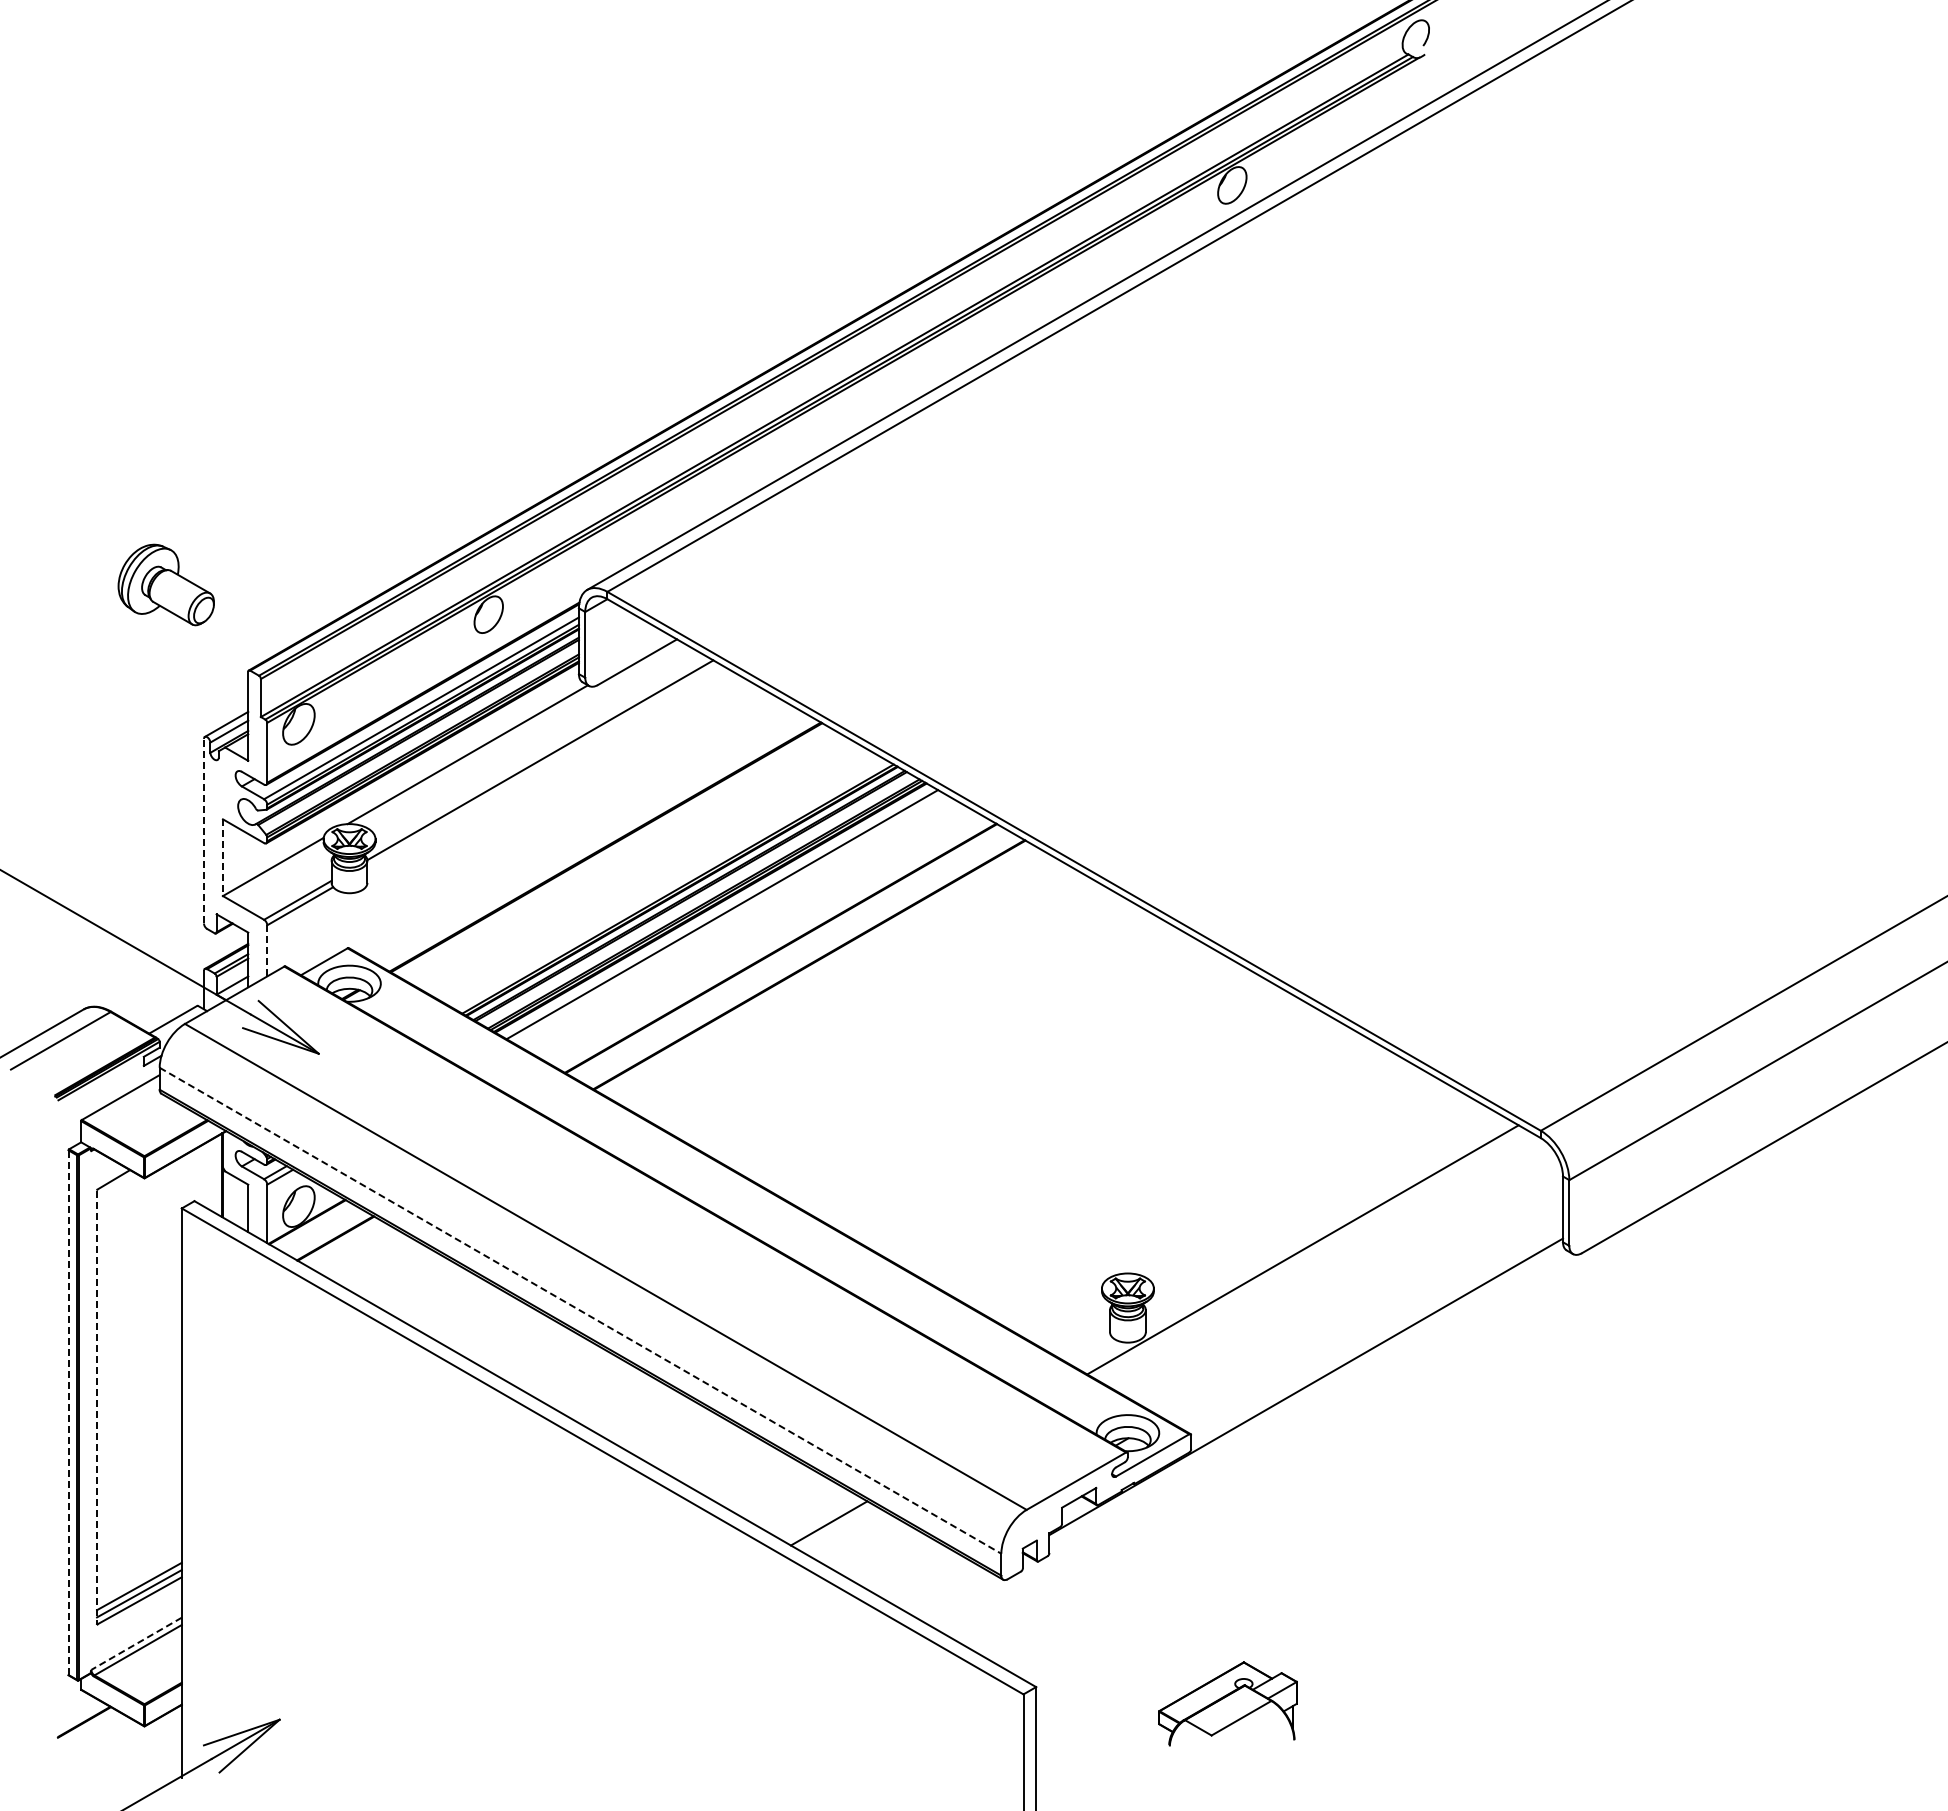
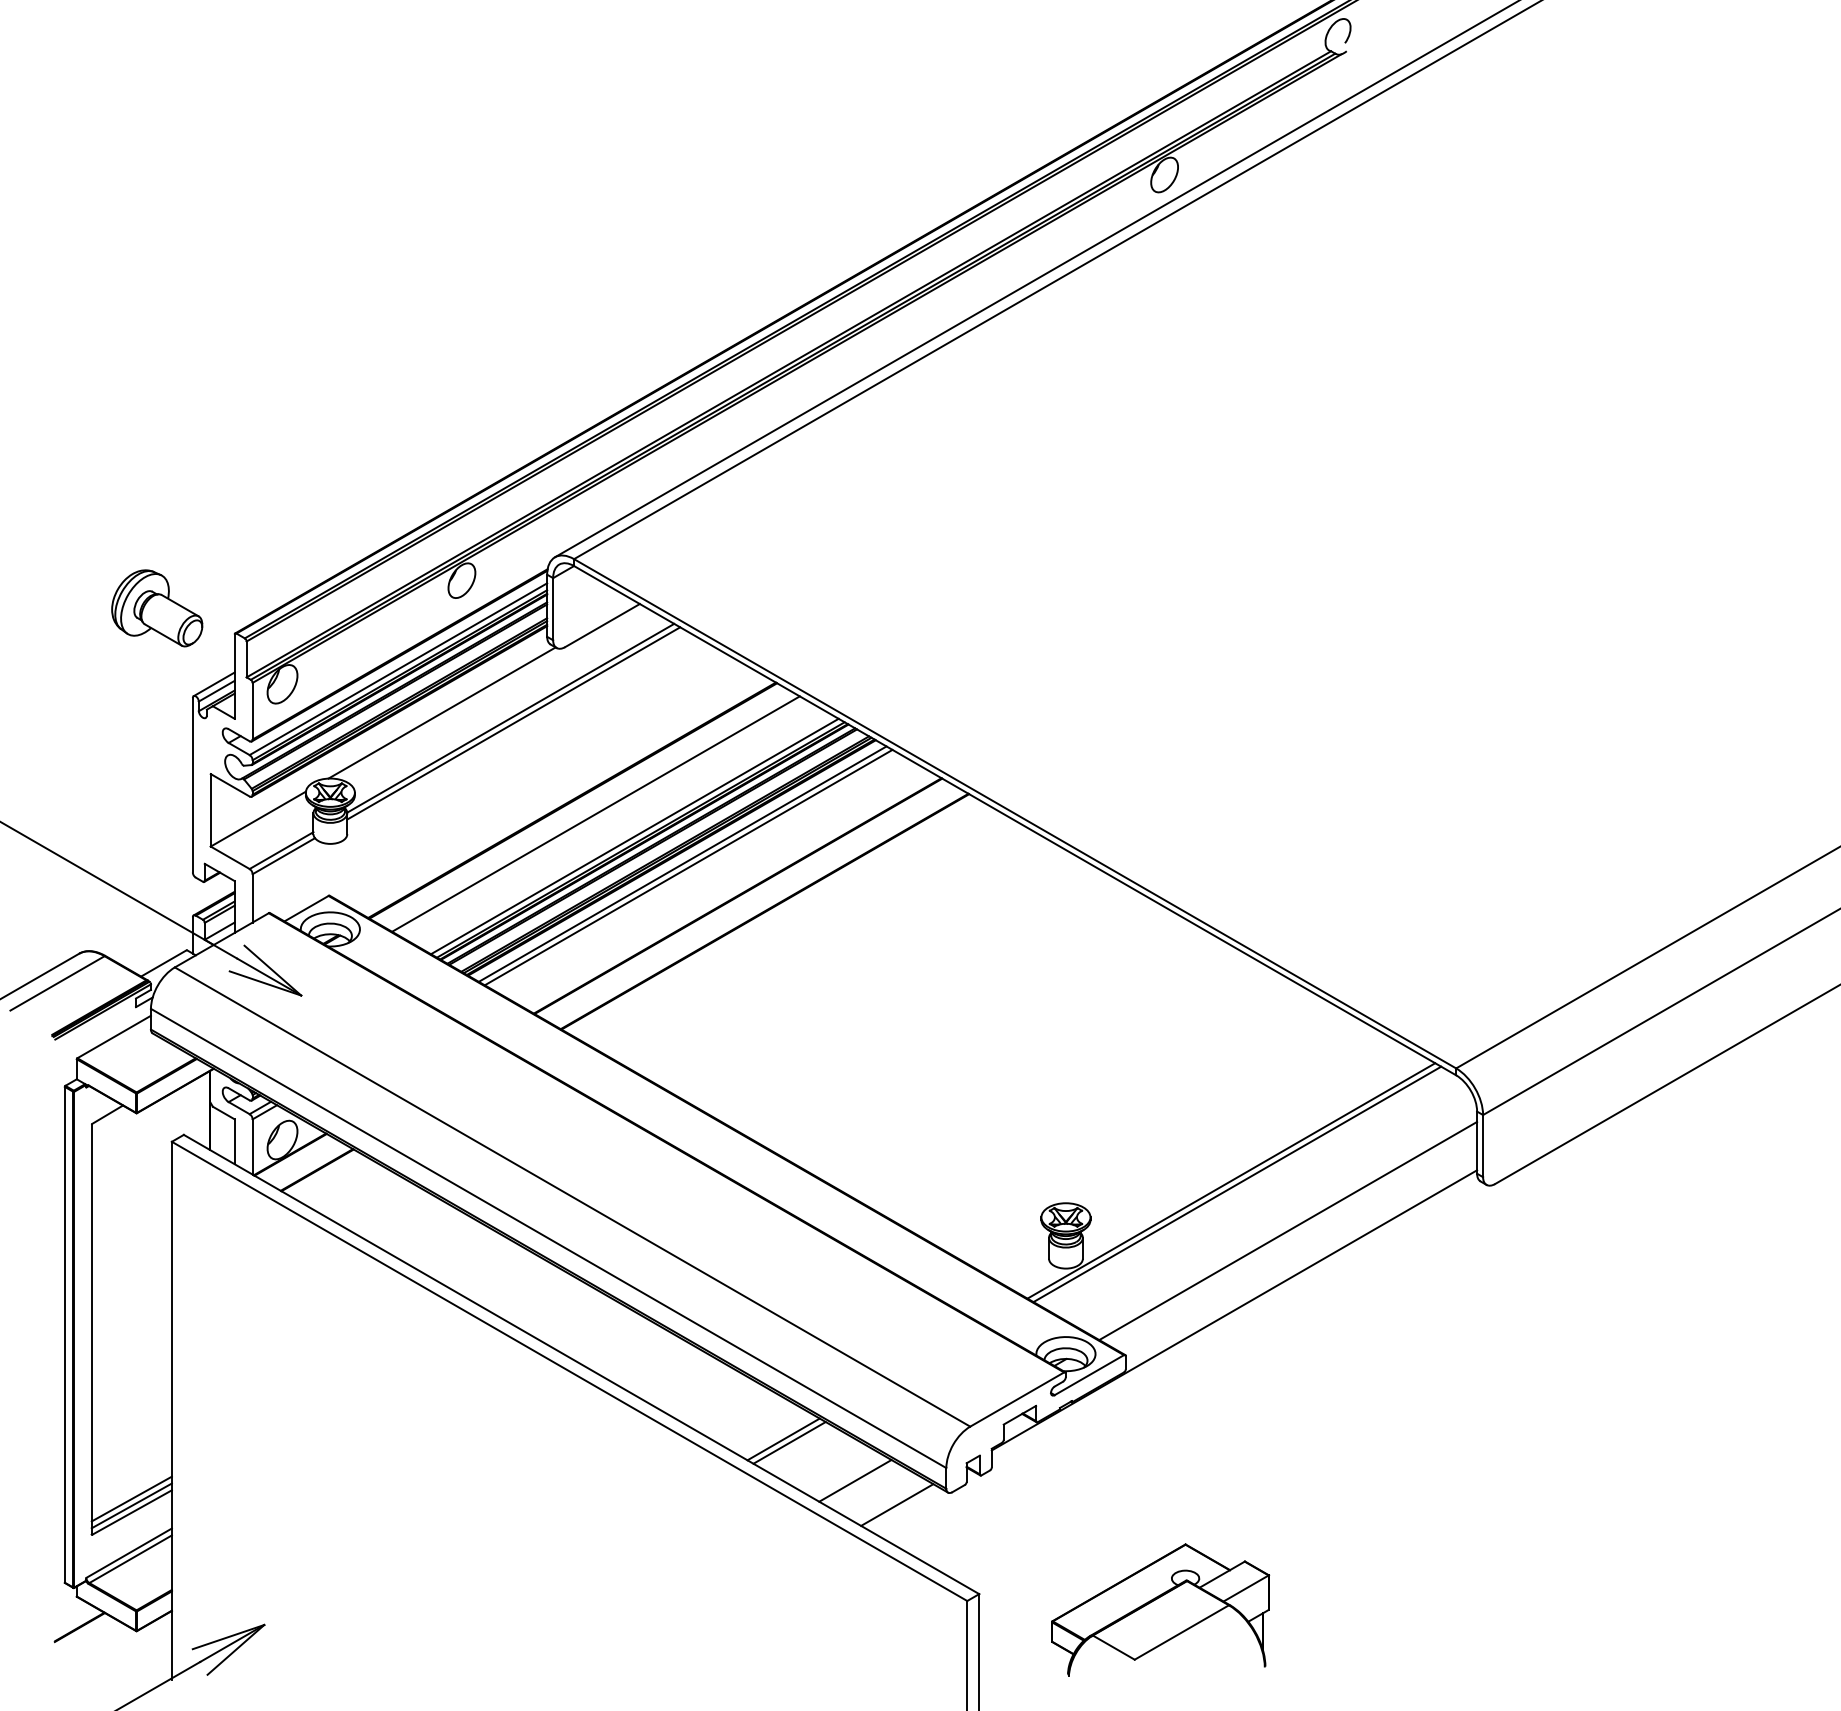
part: (165, 584) -> (156, 607), moved
line: (543, 765) -> (513, 723), added
line: (203, 830) -> (192, 784), dashed -> solid
line: (222, 858) -> (210, 811), dashed -> solid
line: (630, 861) -> (595, 813), added
line: (671, 884) -> (634, 835), added
line: (728, 917) -> (688, 866), added
line: (267, 950) -> (252, 898), dashed -> solid
line: (1309, 1253) -> (1237, 1184), added
line: (1363, 1302) -> (1288, 1230), added
line: (580, 1310) -> (548, 1238), dashed -> solid
line: (97, 1407) -> (92, 1329), dashed -> solid
line: (68, 1412) -> (64, 1334), dashed -> solid
line: (835, 1527) -> (789, 1443), added
line: (904, 1567) -> (854, 1481), added
line: (949, 1592) -> (897, 1504), added
line: (136, 1644) -> (129, 1553), dashed -> solid
part: (1227, 1703) -> (1160, 1609), size x1.67

